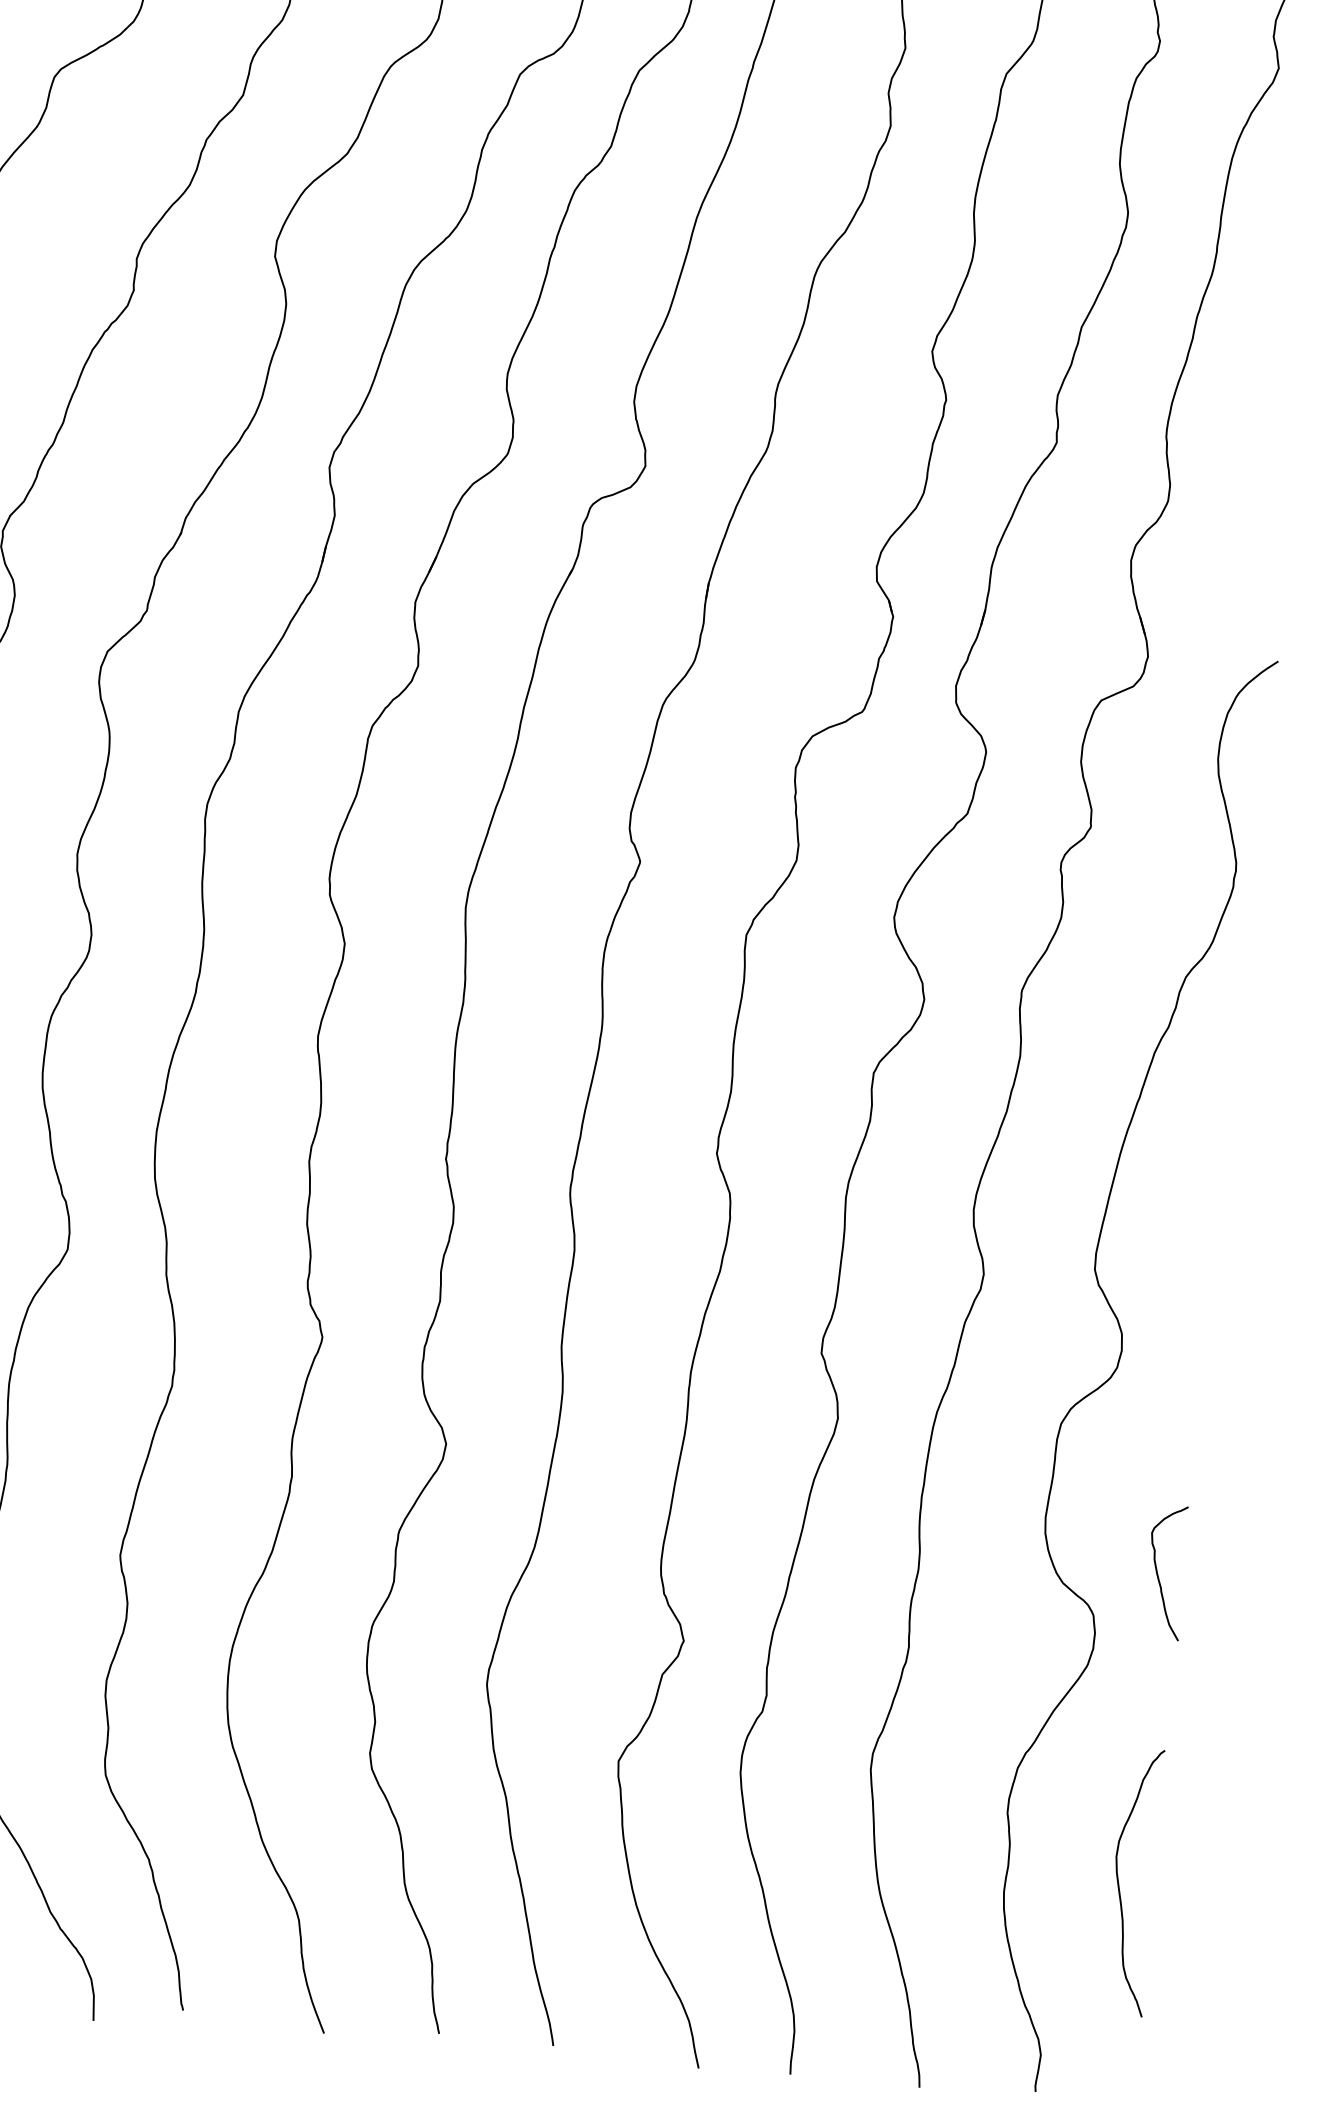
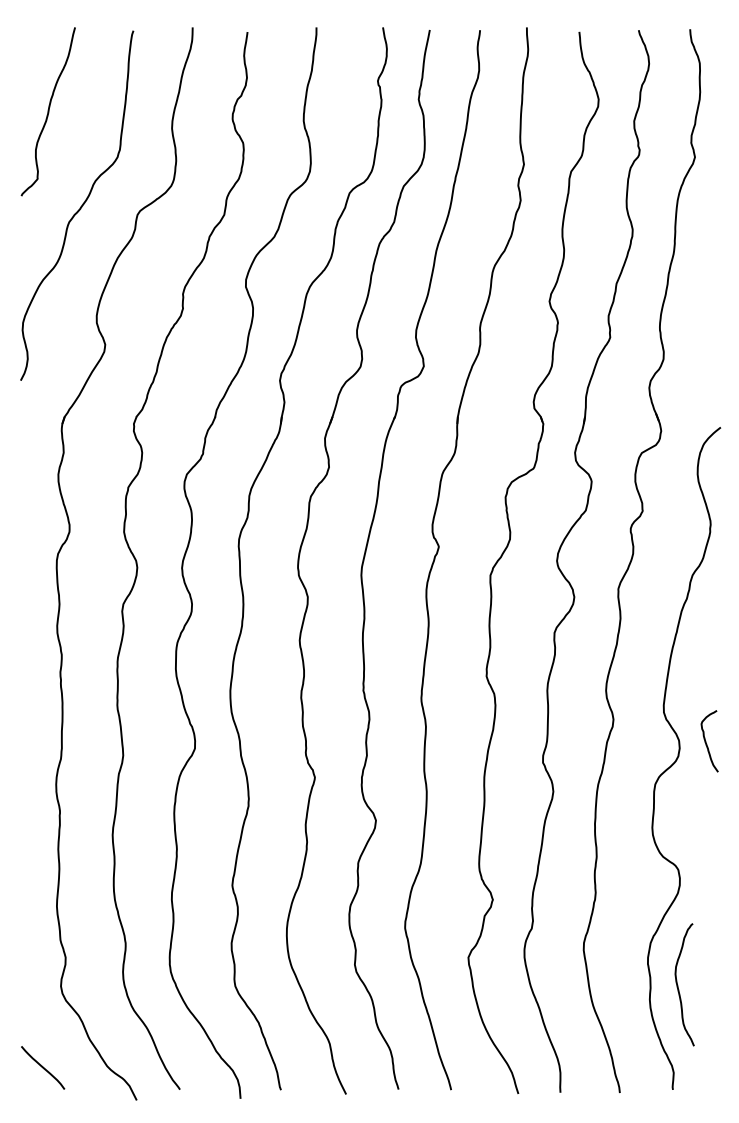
curve: (1159, 1571) -> (706, 741), moved
curve: (1120, 1881) -> (678, 985), moved

